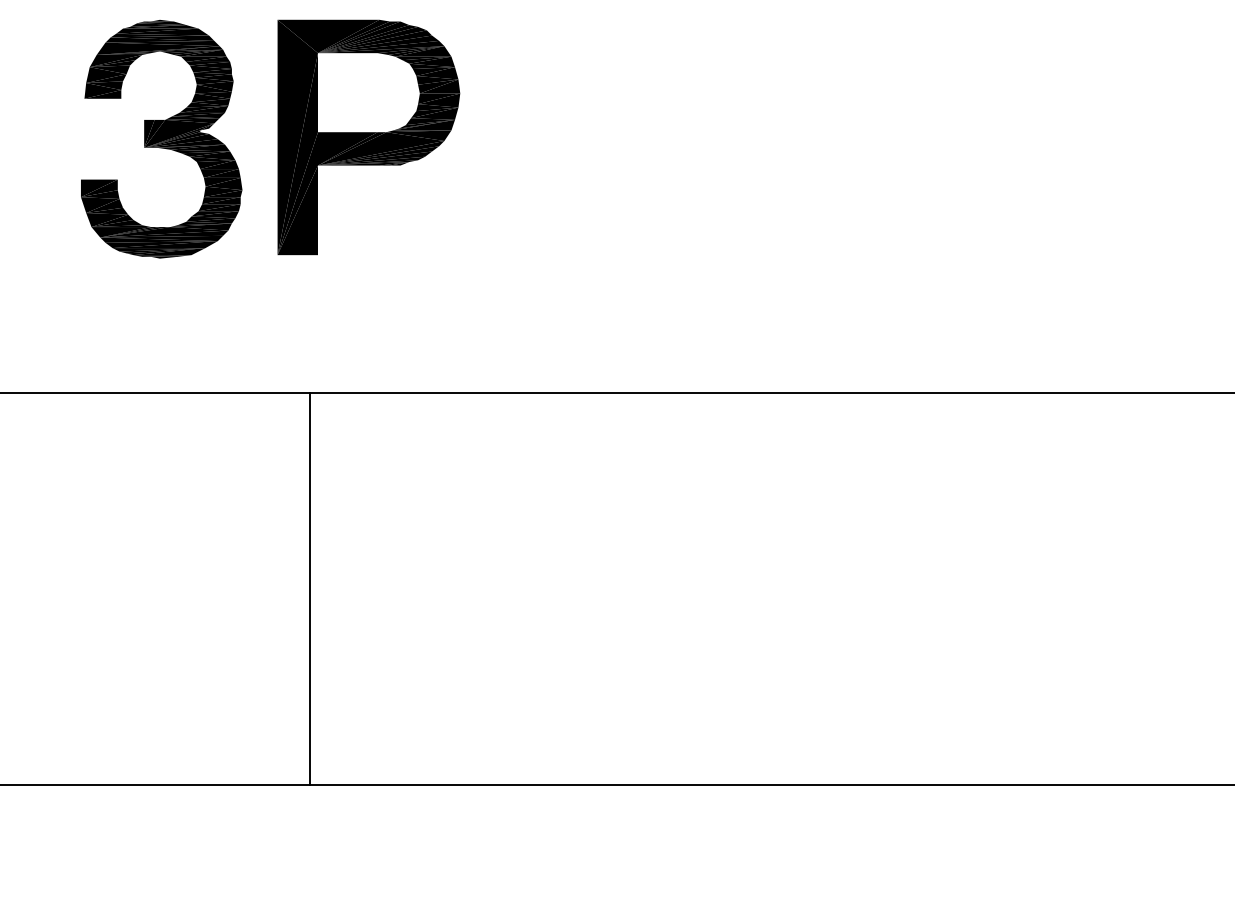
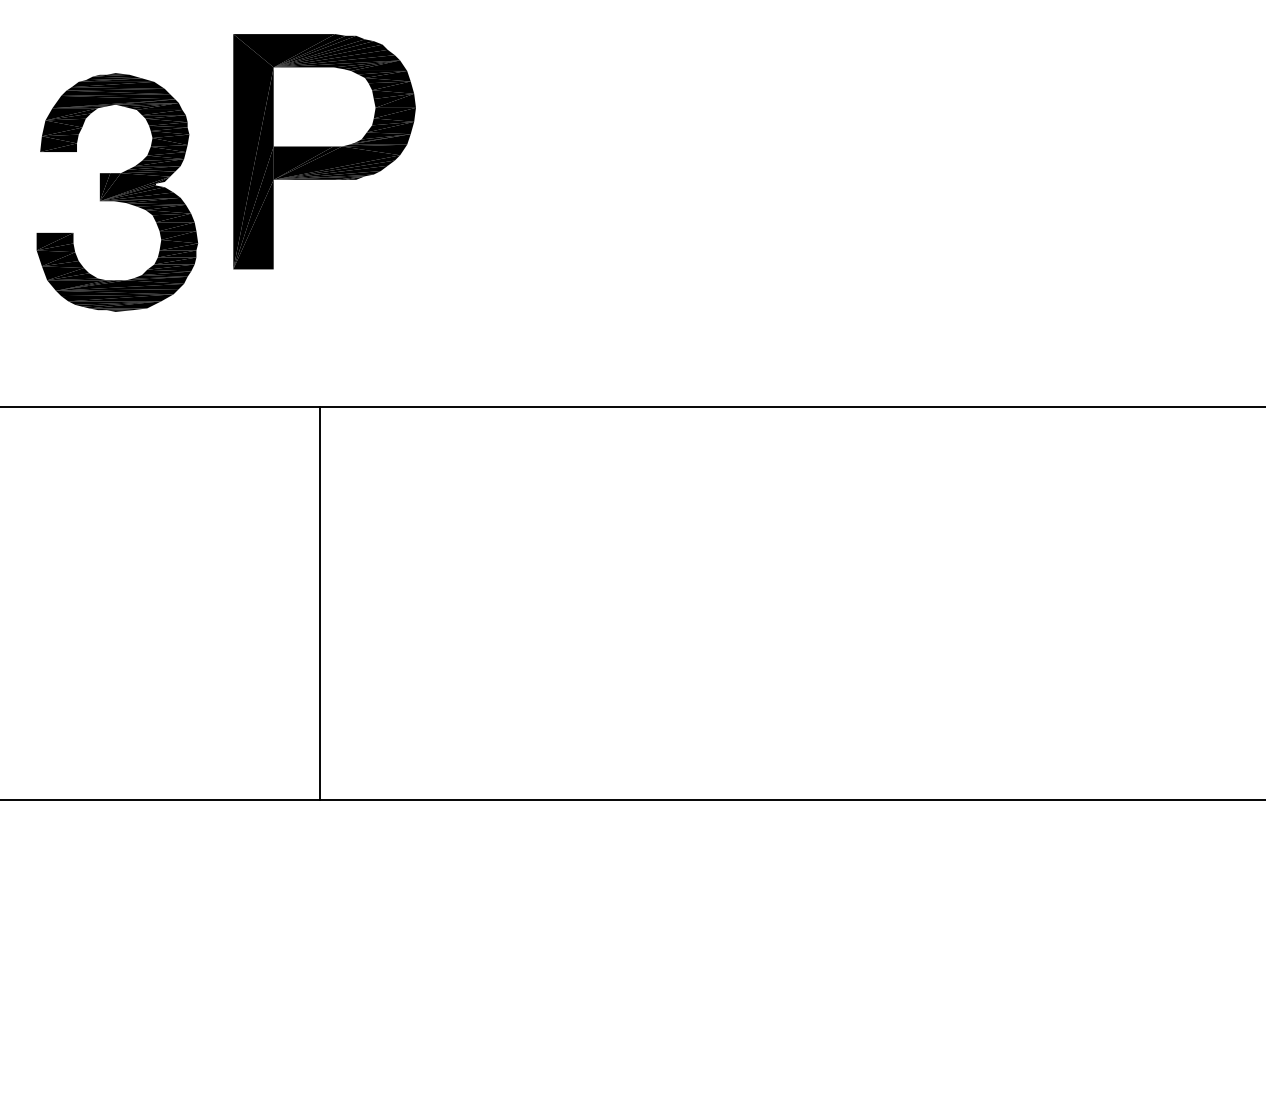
part: (161, 139) -> (117, 192), moved
line: (309, 589) -> (319, 603), moved

